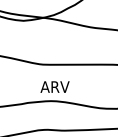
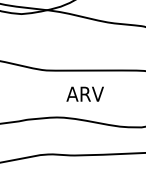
text: (54, 86) -> (84, 93), moved

